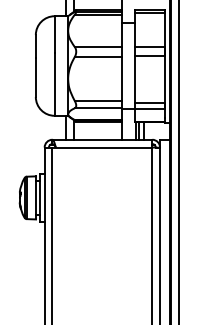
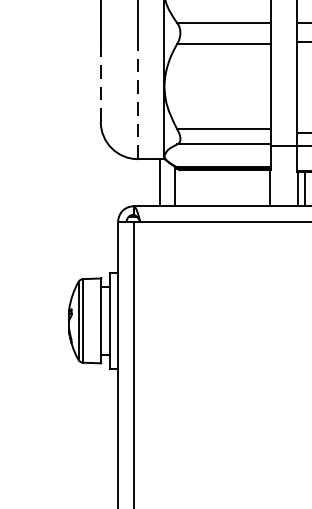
line: (35, 77) -> (100, 83), solid -> dashed
line: (54, 84) -> (137, 97), solid -> dashed

